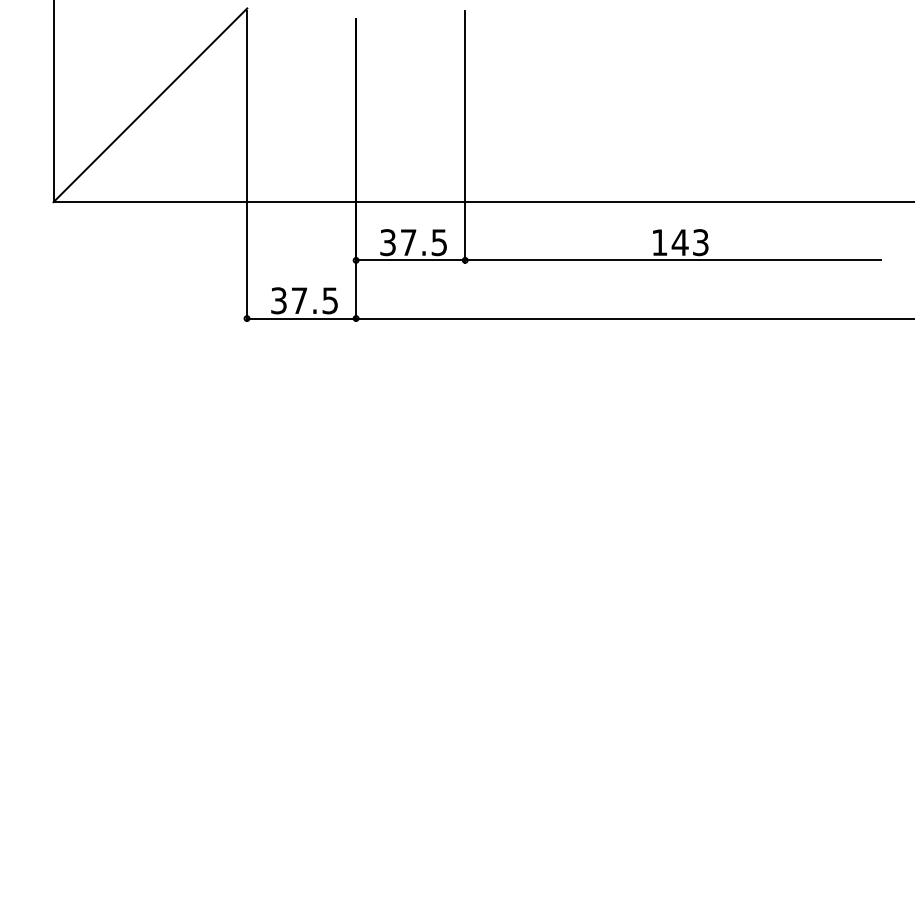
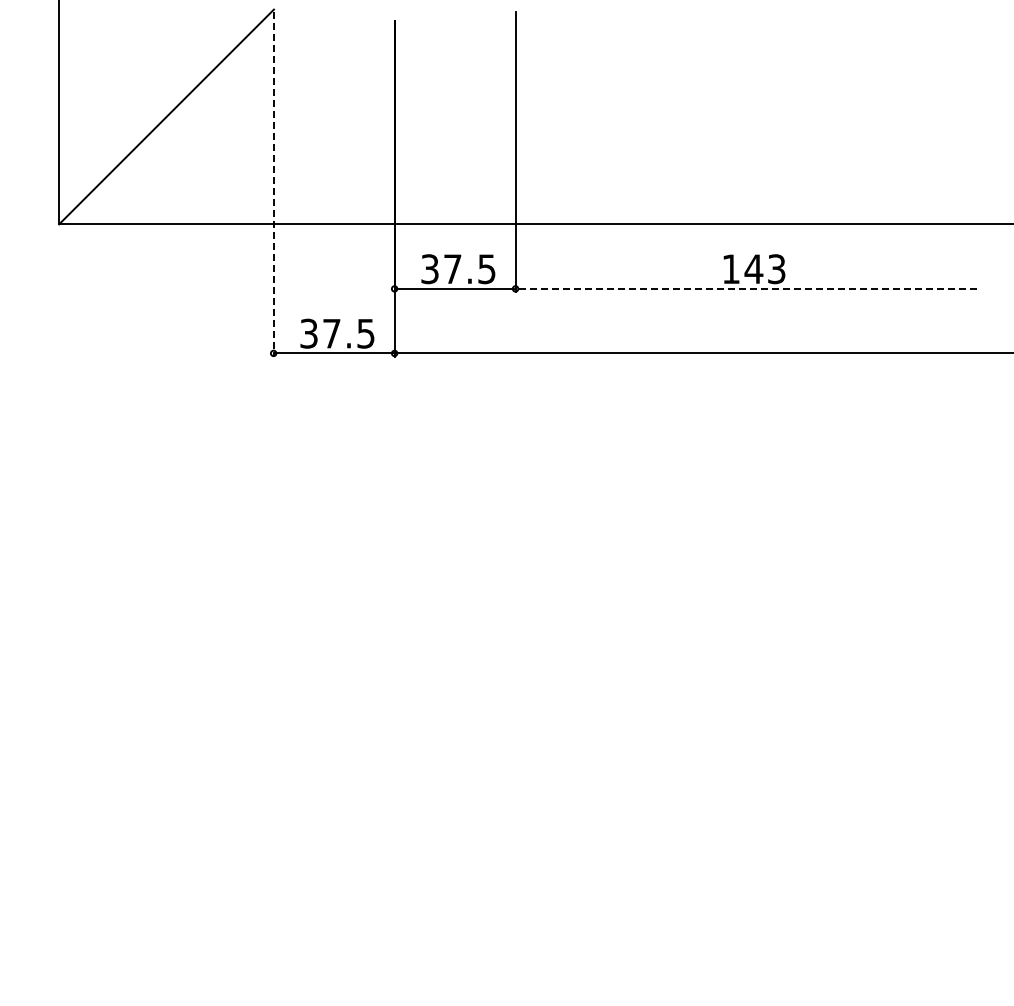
line: (246, 166) -> (273, 184), solid -> dashed
line: (673, 260) -> (746, 288), solid -> dashed

